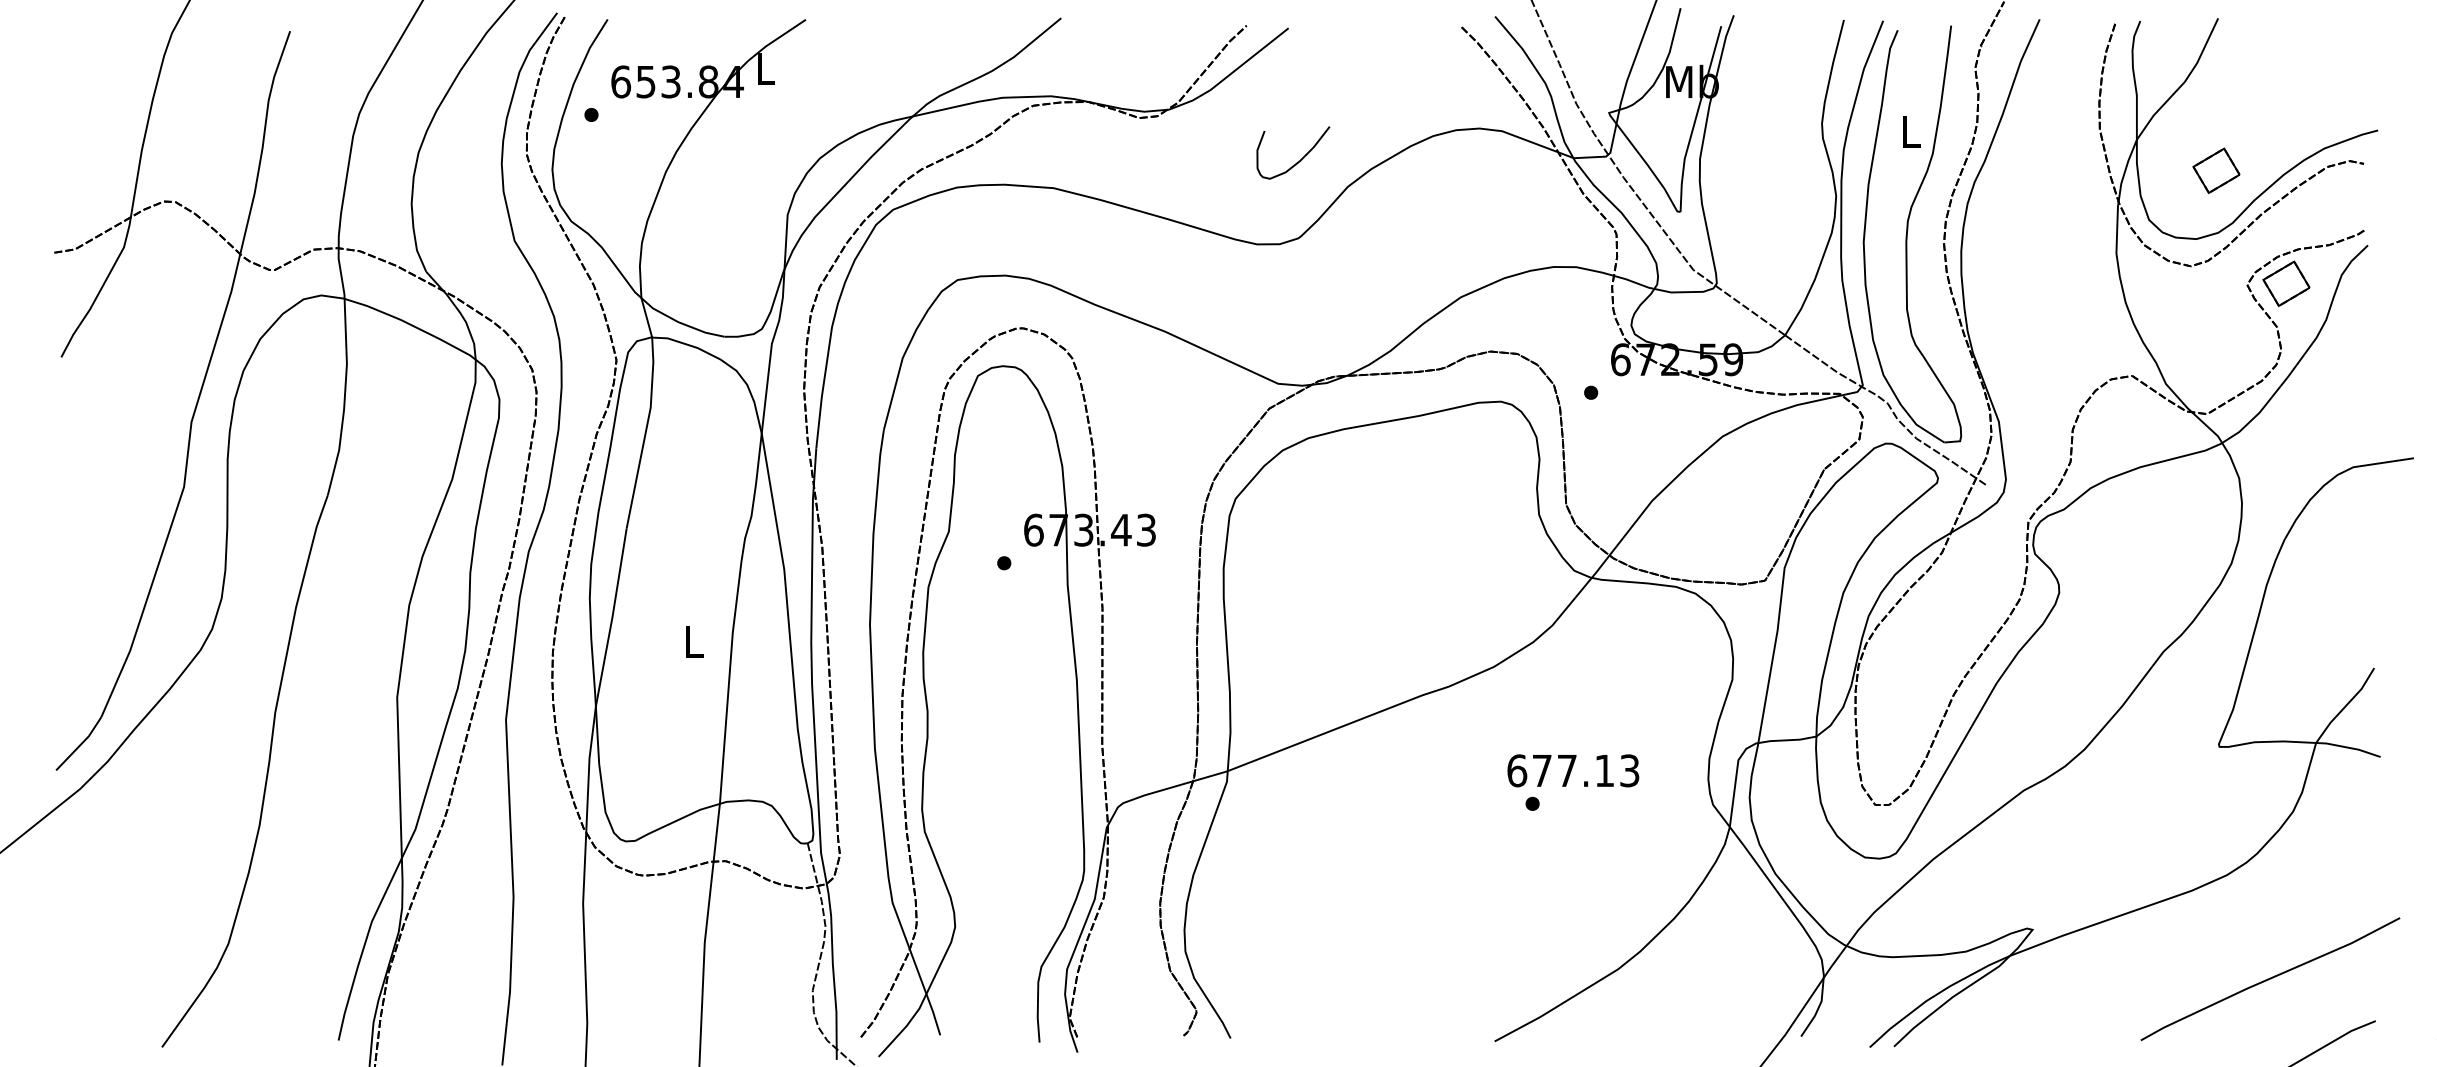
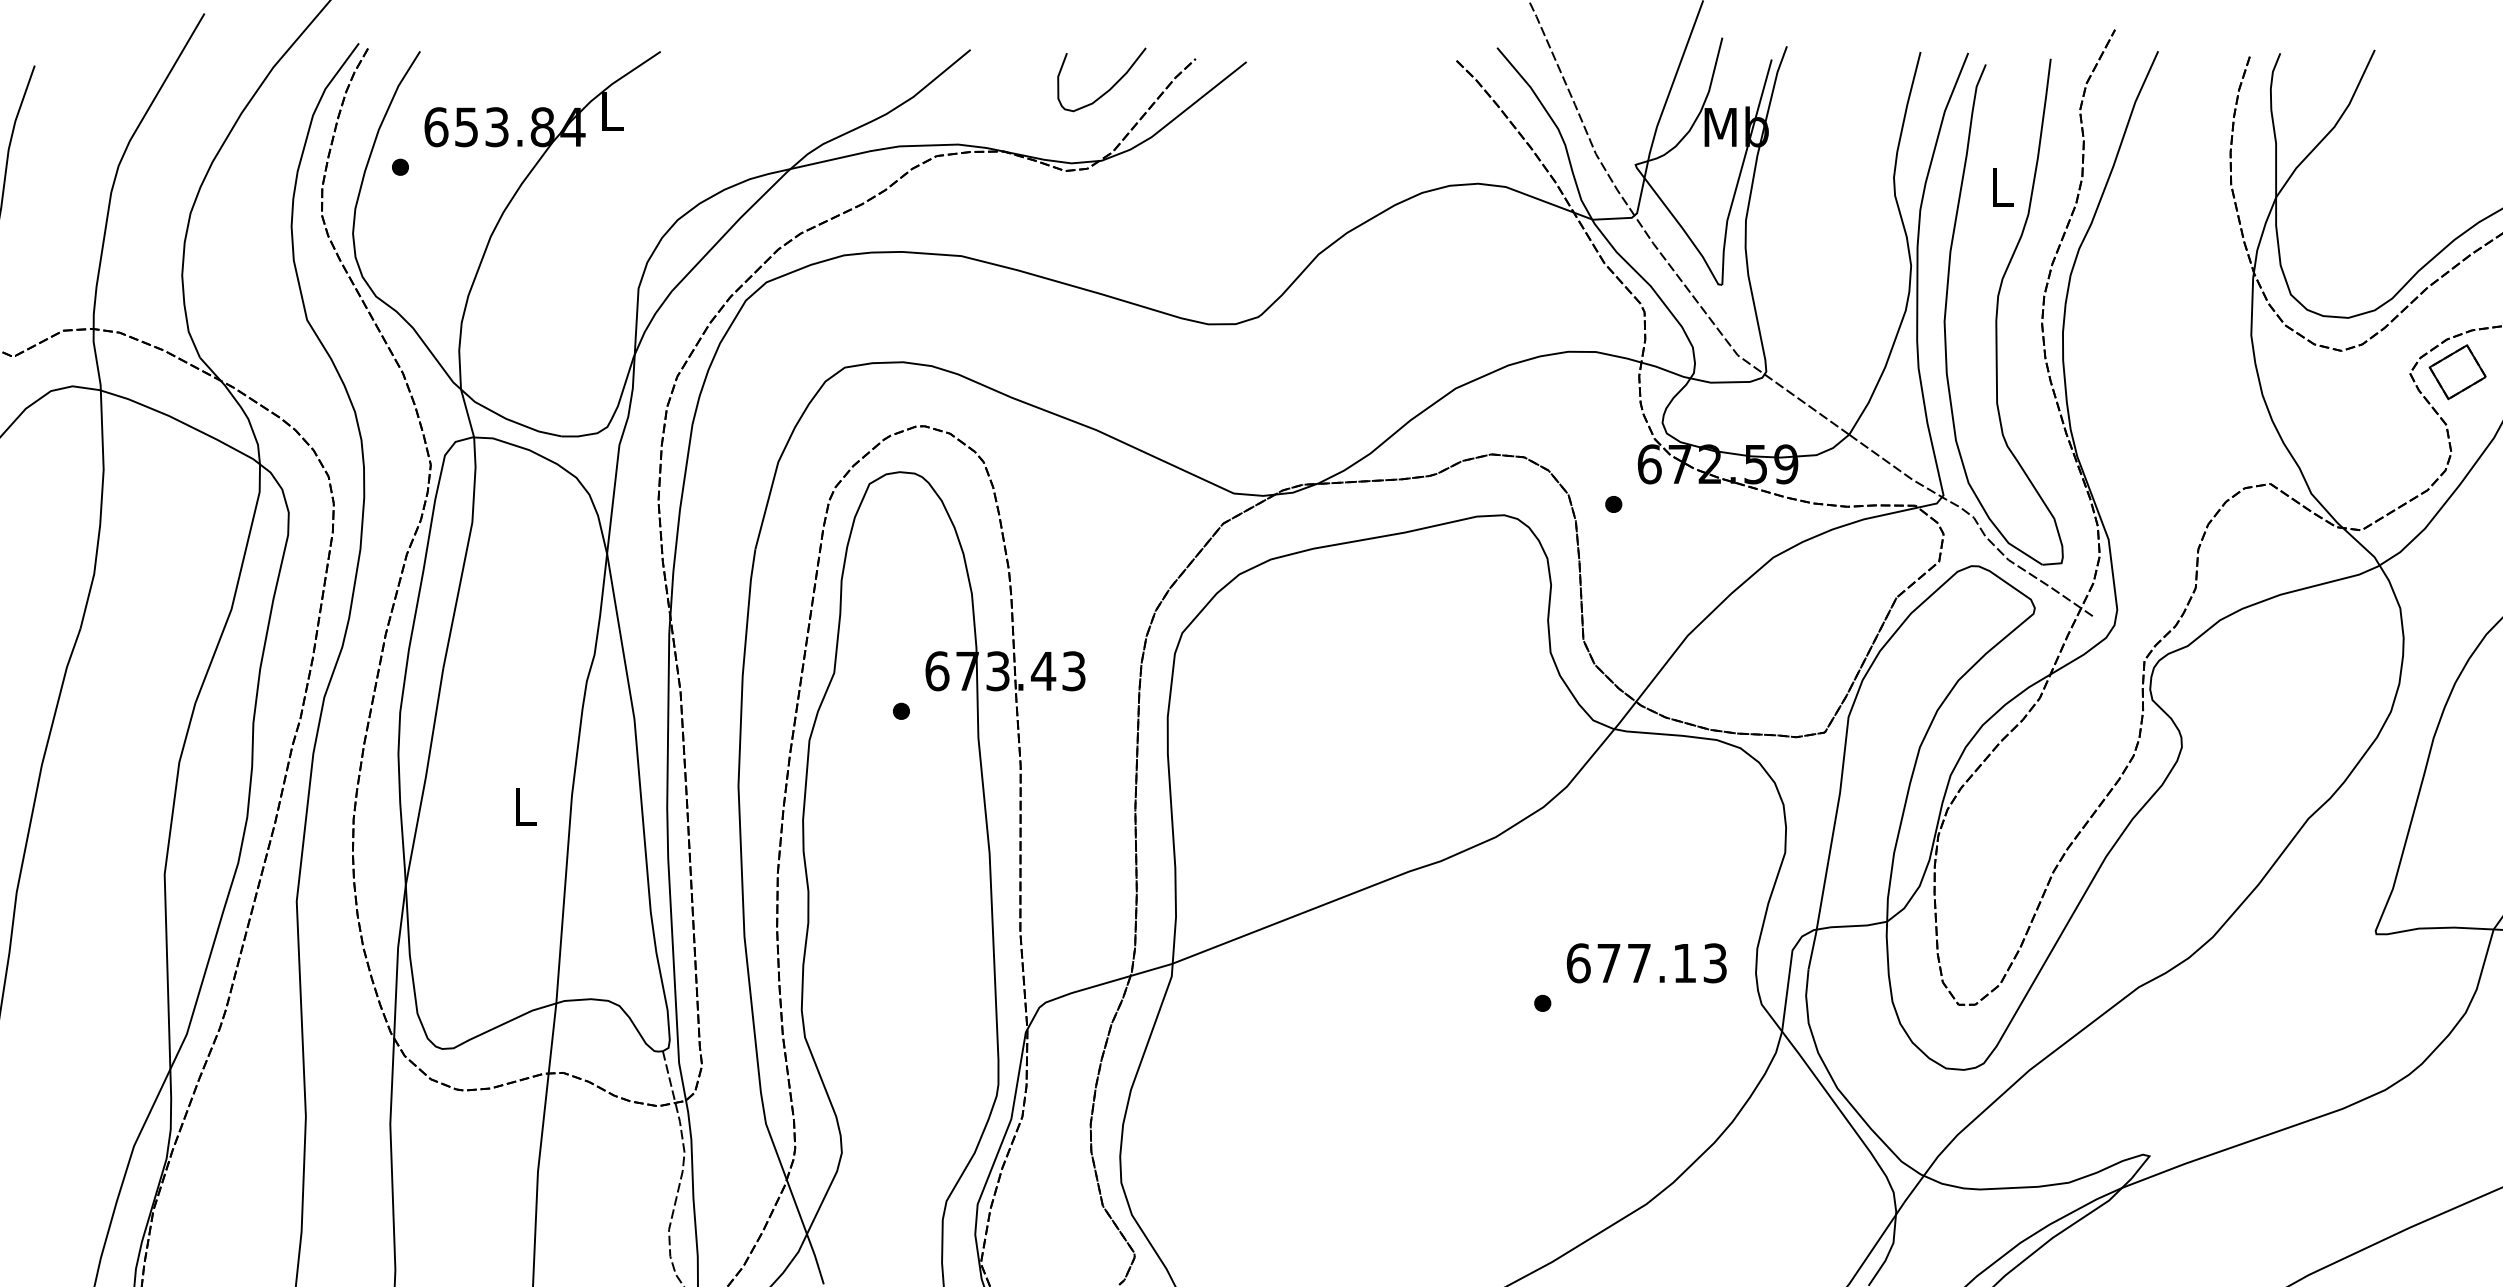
curve: (1297, 161) -> (1106, 90), moved
part: (2216, 170) -> (2372, 234), removed
text: (1573, 770) -> (1646, 962), moved

